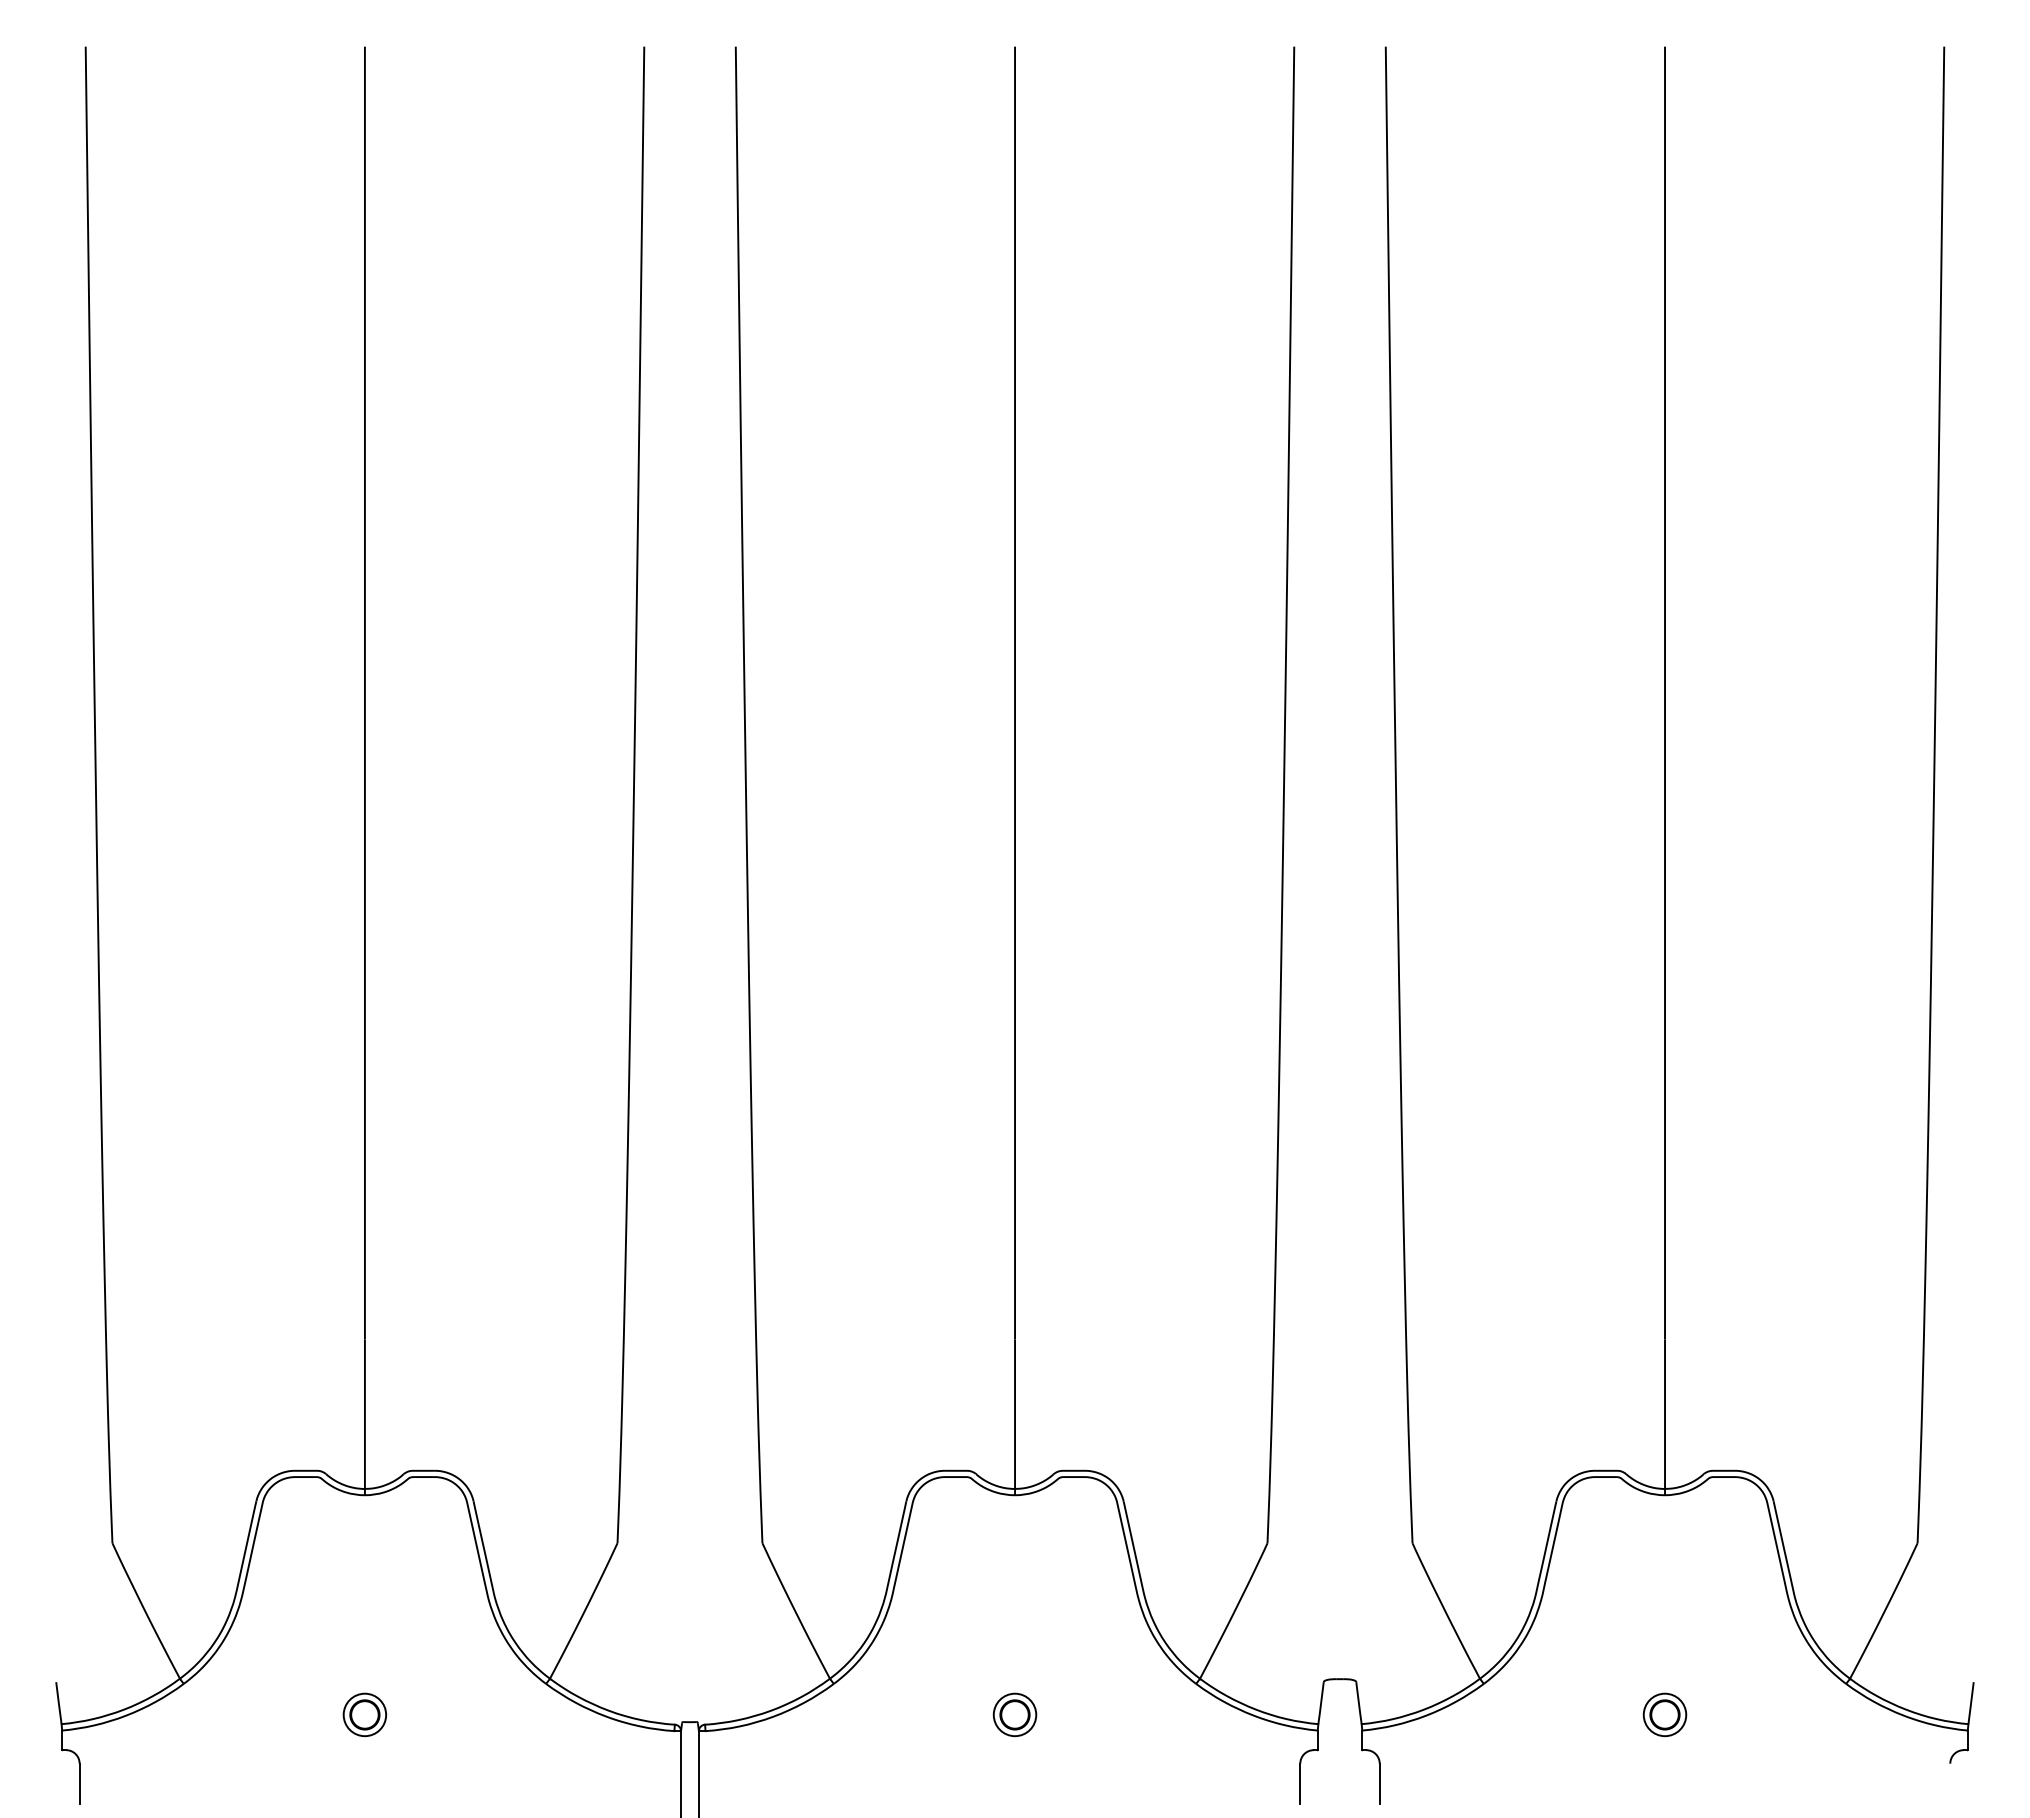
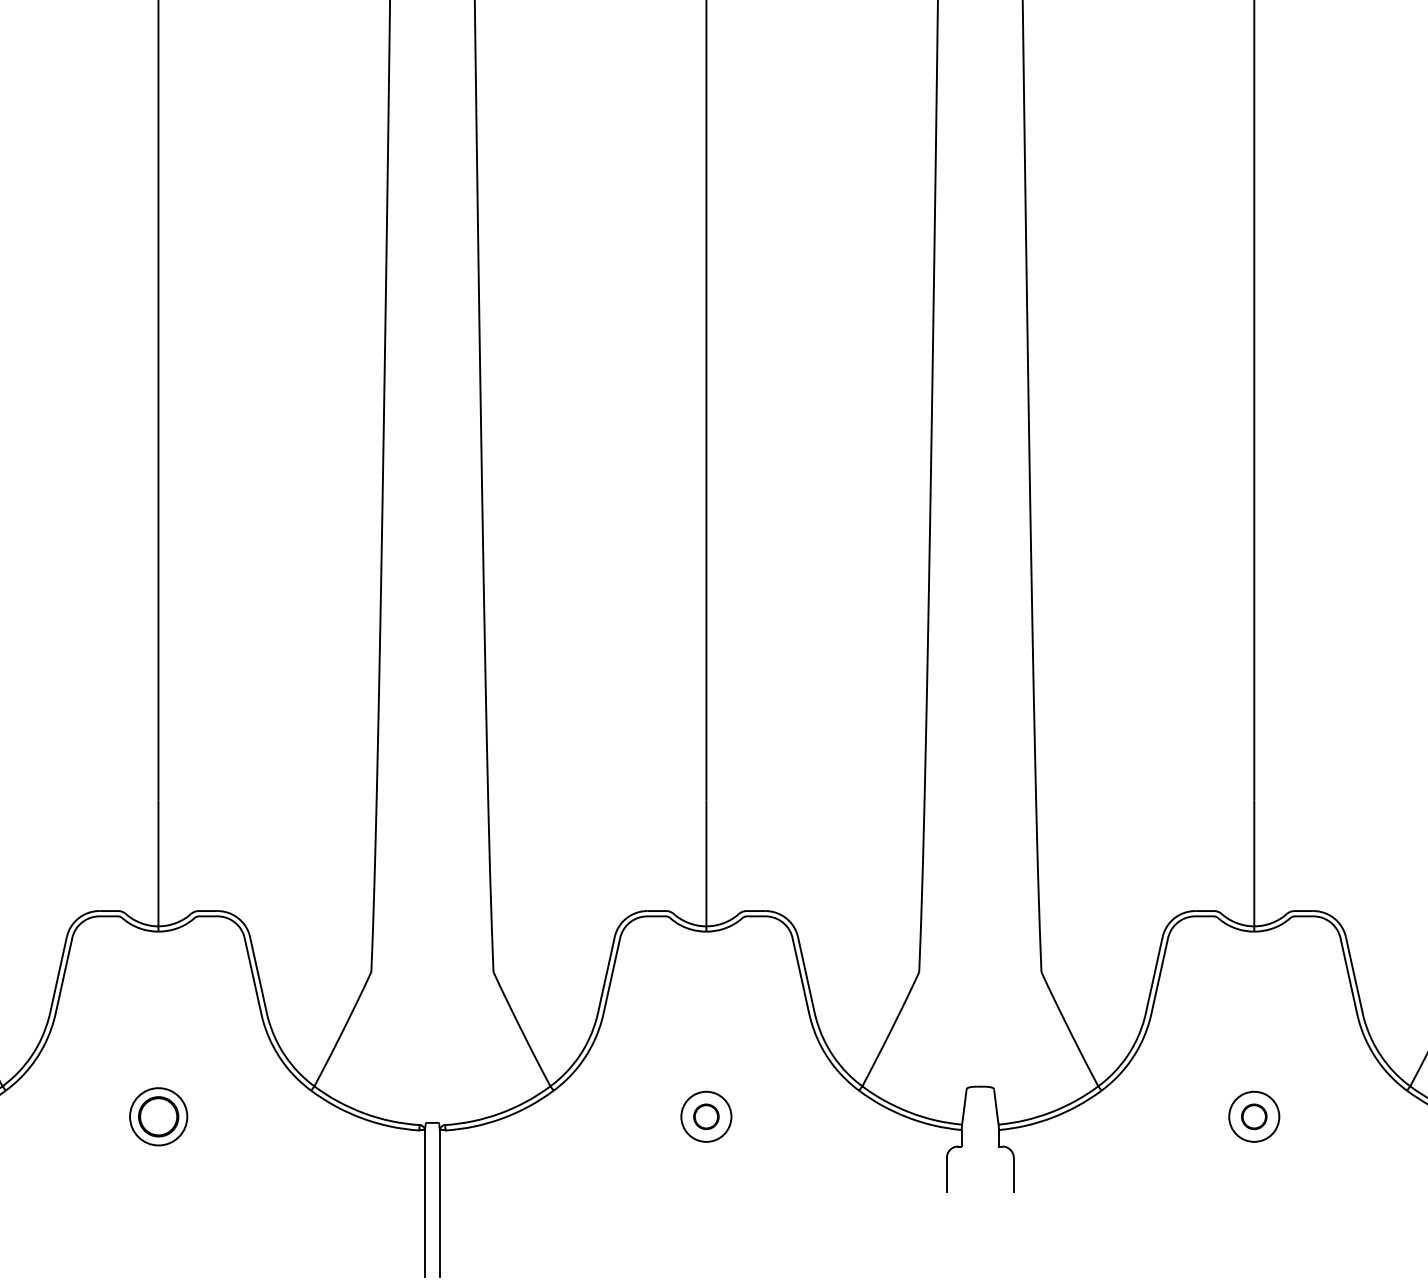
part: (364, 1714) -> (158, 1116), size x1.6
circle: (1014, 1714) -> (705, 1116), size x1.4
circle: (1664, 1714) -> (1253, 1116), size x1.4

